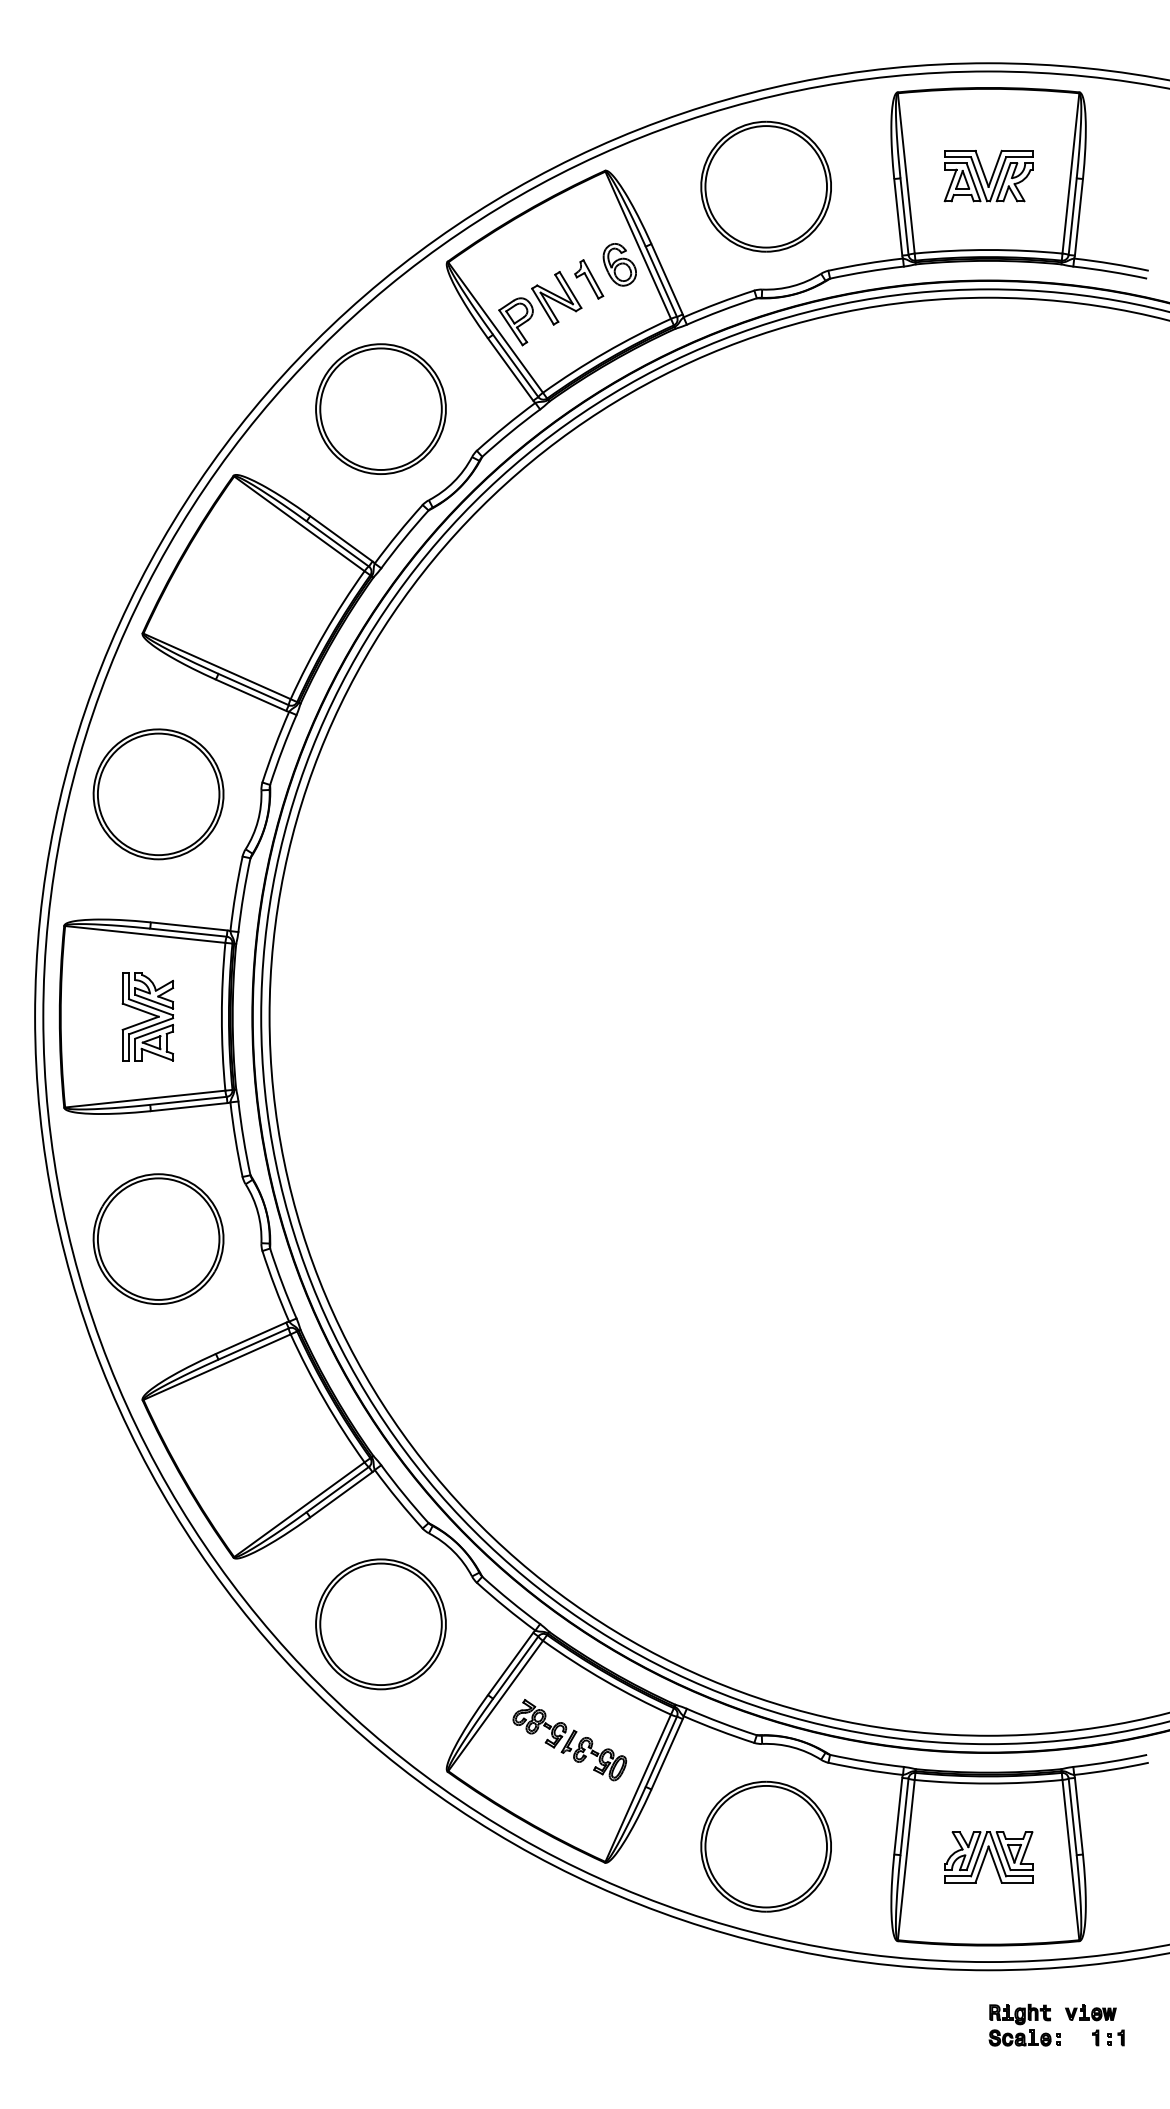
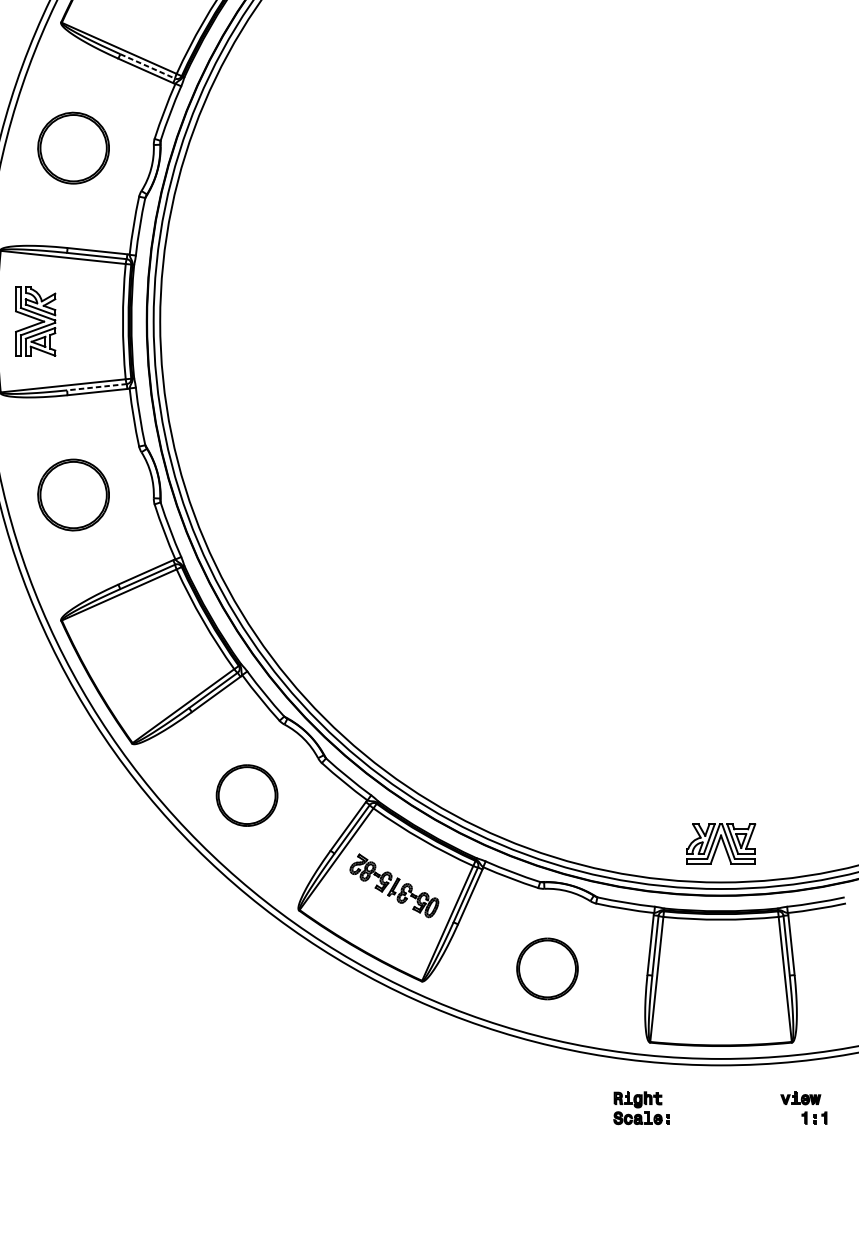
line: (254, 689) -> (148, 66), solid -> dashed
part: (158, 794) -> (73, 148), size x0.7
part: (147, 1016) -> (35, 321), moved
line: (188, 1100) -> (96, 386), solid -> dashed
part: (158, 1238) -> (73, 494), size x0.7
part: (380, 1624) -> (246, 795), size x0.6
part: (765, 1846) -> (547, 968), size x0.6
part: (988, 1857) -> (720, 844), moved
part: (1024, 2024) -> (641, 1107), moved

